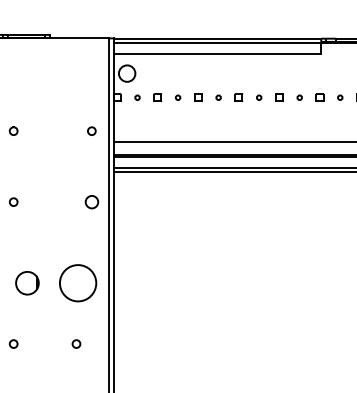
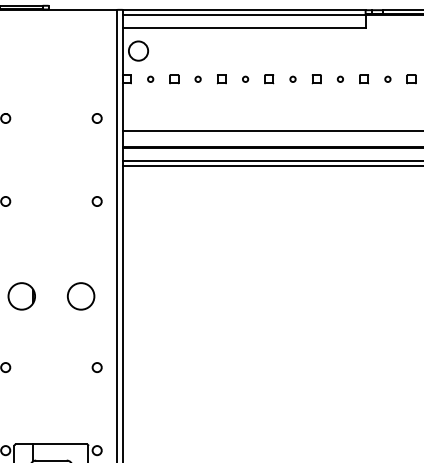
circle: (91, 202) -> (96, 201), size x0.62
circle: (77, 283) -> (80, 296), size x0.62
circle: (75, 343) -> (96, 367), moved

